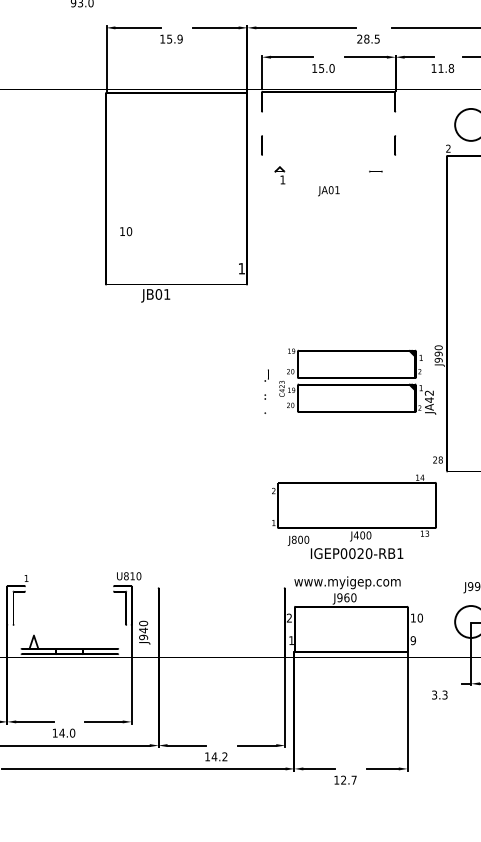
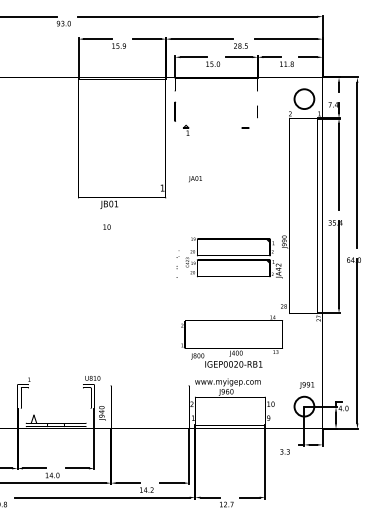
part: (261, 144) -> (174, 111), size x1.6
text: (328, 191) -> (195, 179), moved
text: (125, 230) -> (106, 226), moved

